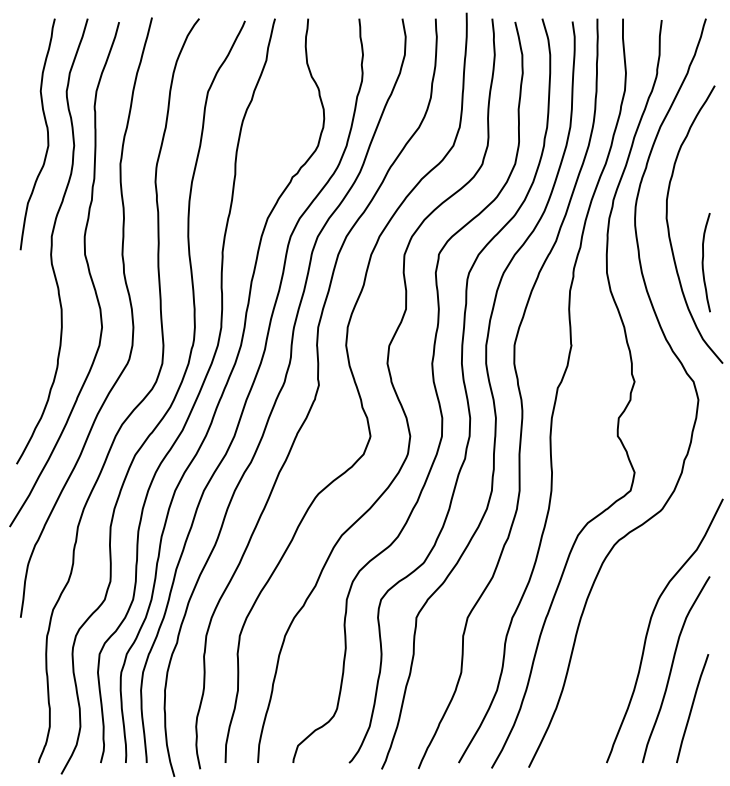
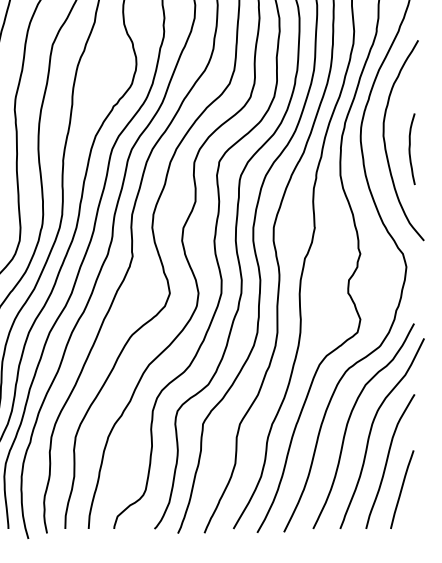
curve: (703, 262) -> (410, 149), moved
curve: (619, 612) -> (349, 420), added

